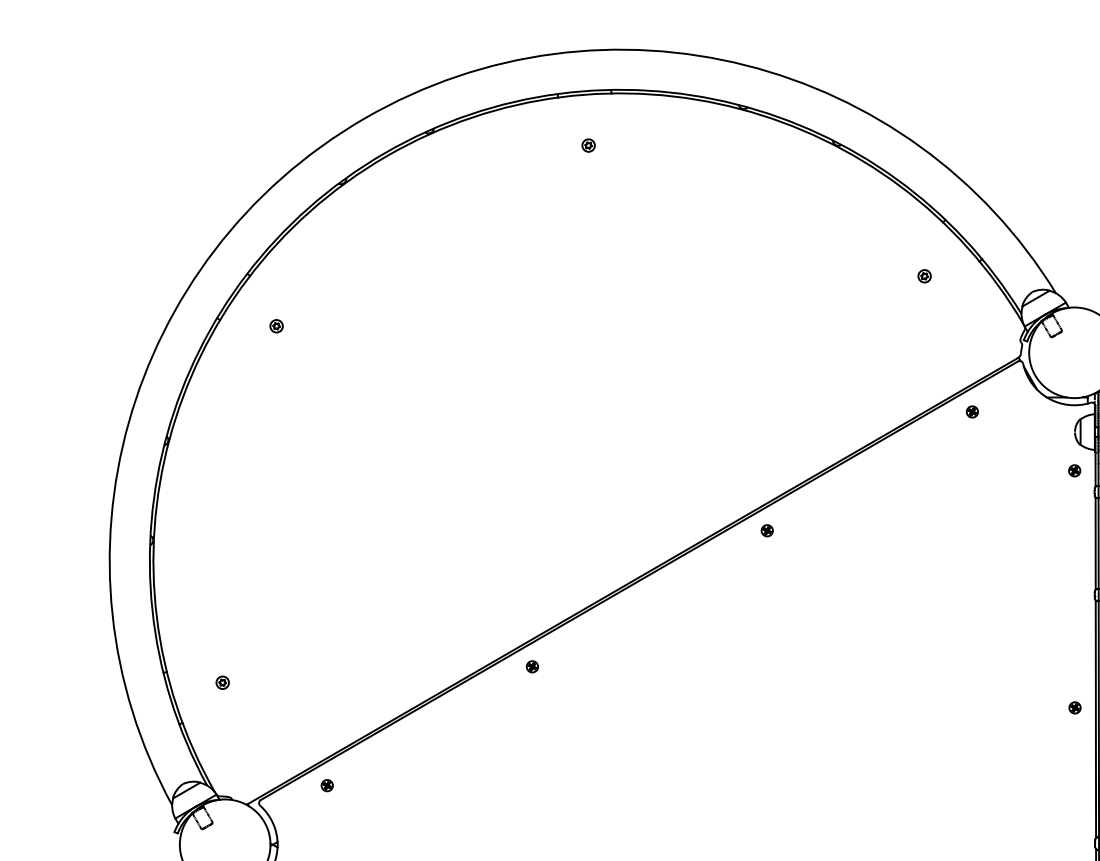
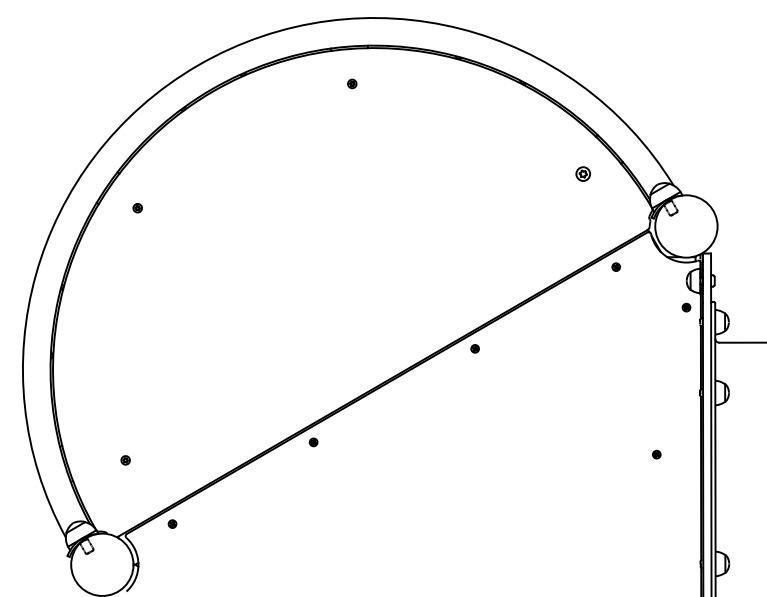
part: (924, 275) -> (583, 173), size x1.6
part: (222, 682) -> (125, 460), moved
part: (1074, 707) -> (656, 454), moved

